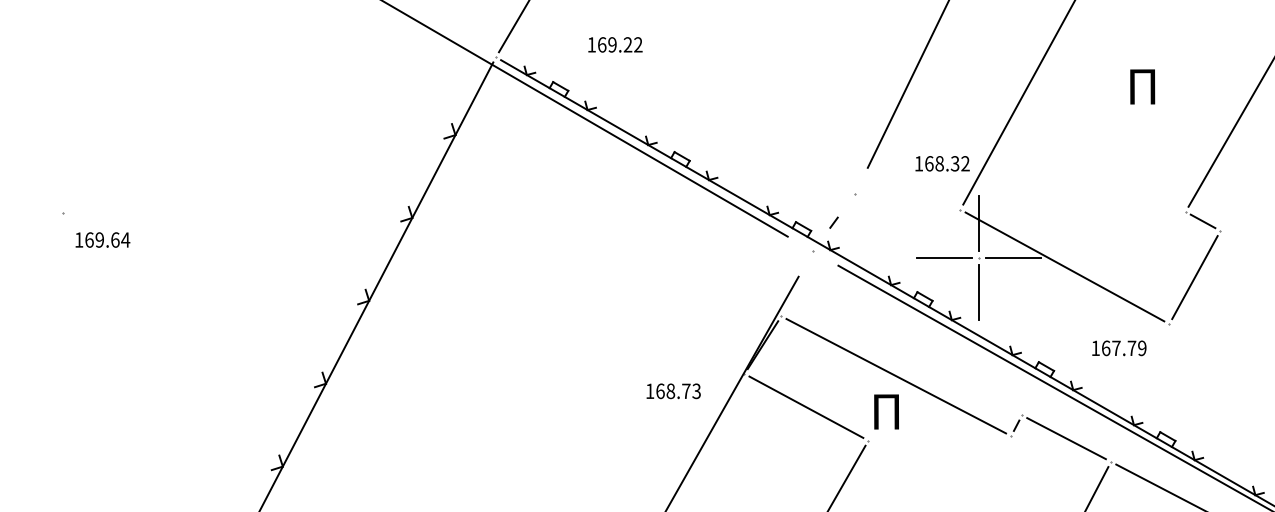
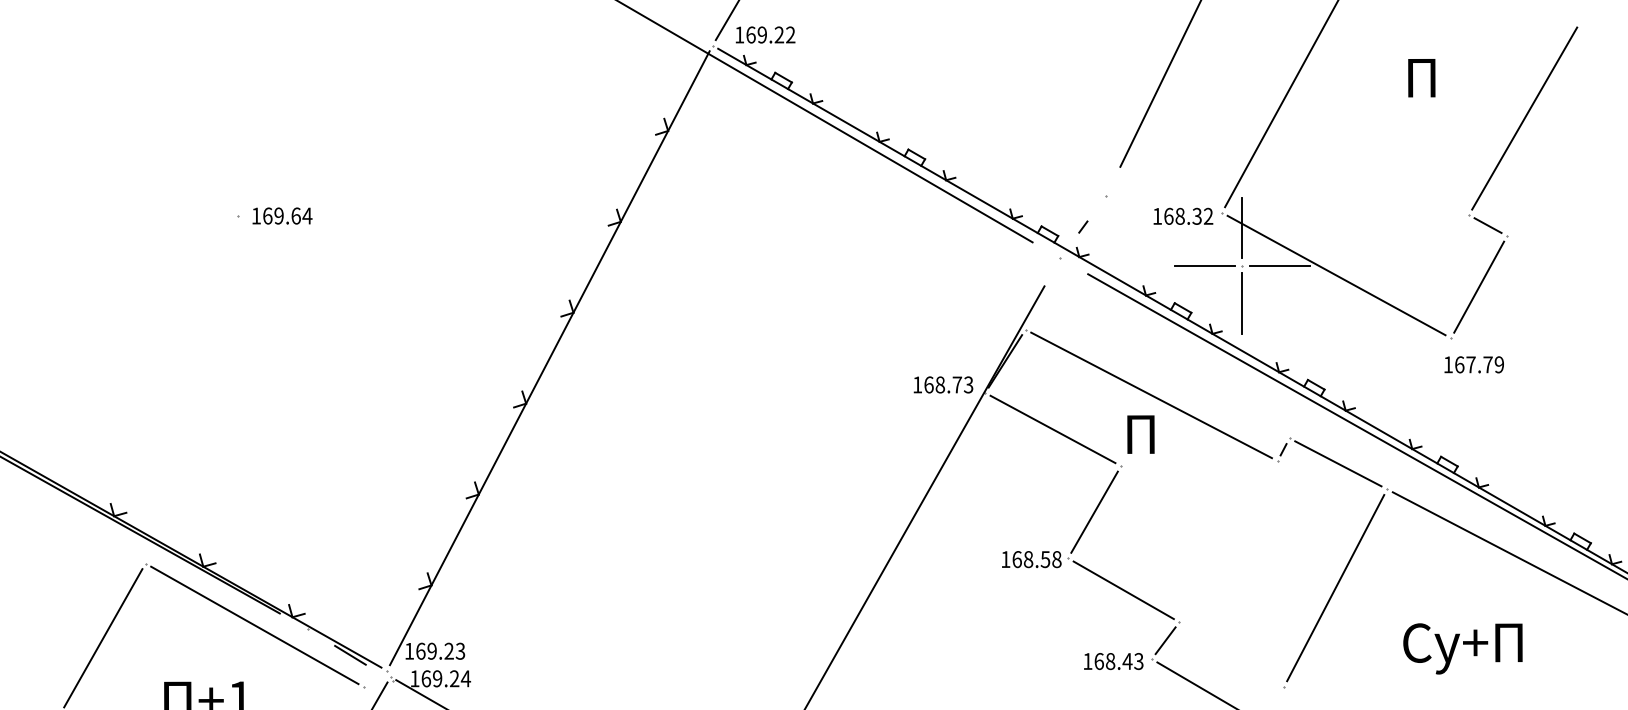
text: (615, 44) -> (765, 34), moved
text: (942, 162) -> (1183, 215), moved
text: (102, 239) -> (282, 215), moved
text: (1118, 348) -> (1473, 364), moved
text: (673, 390) -> (943, 384), moved

